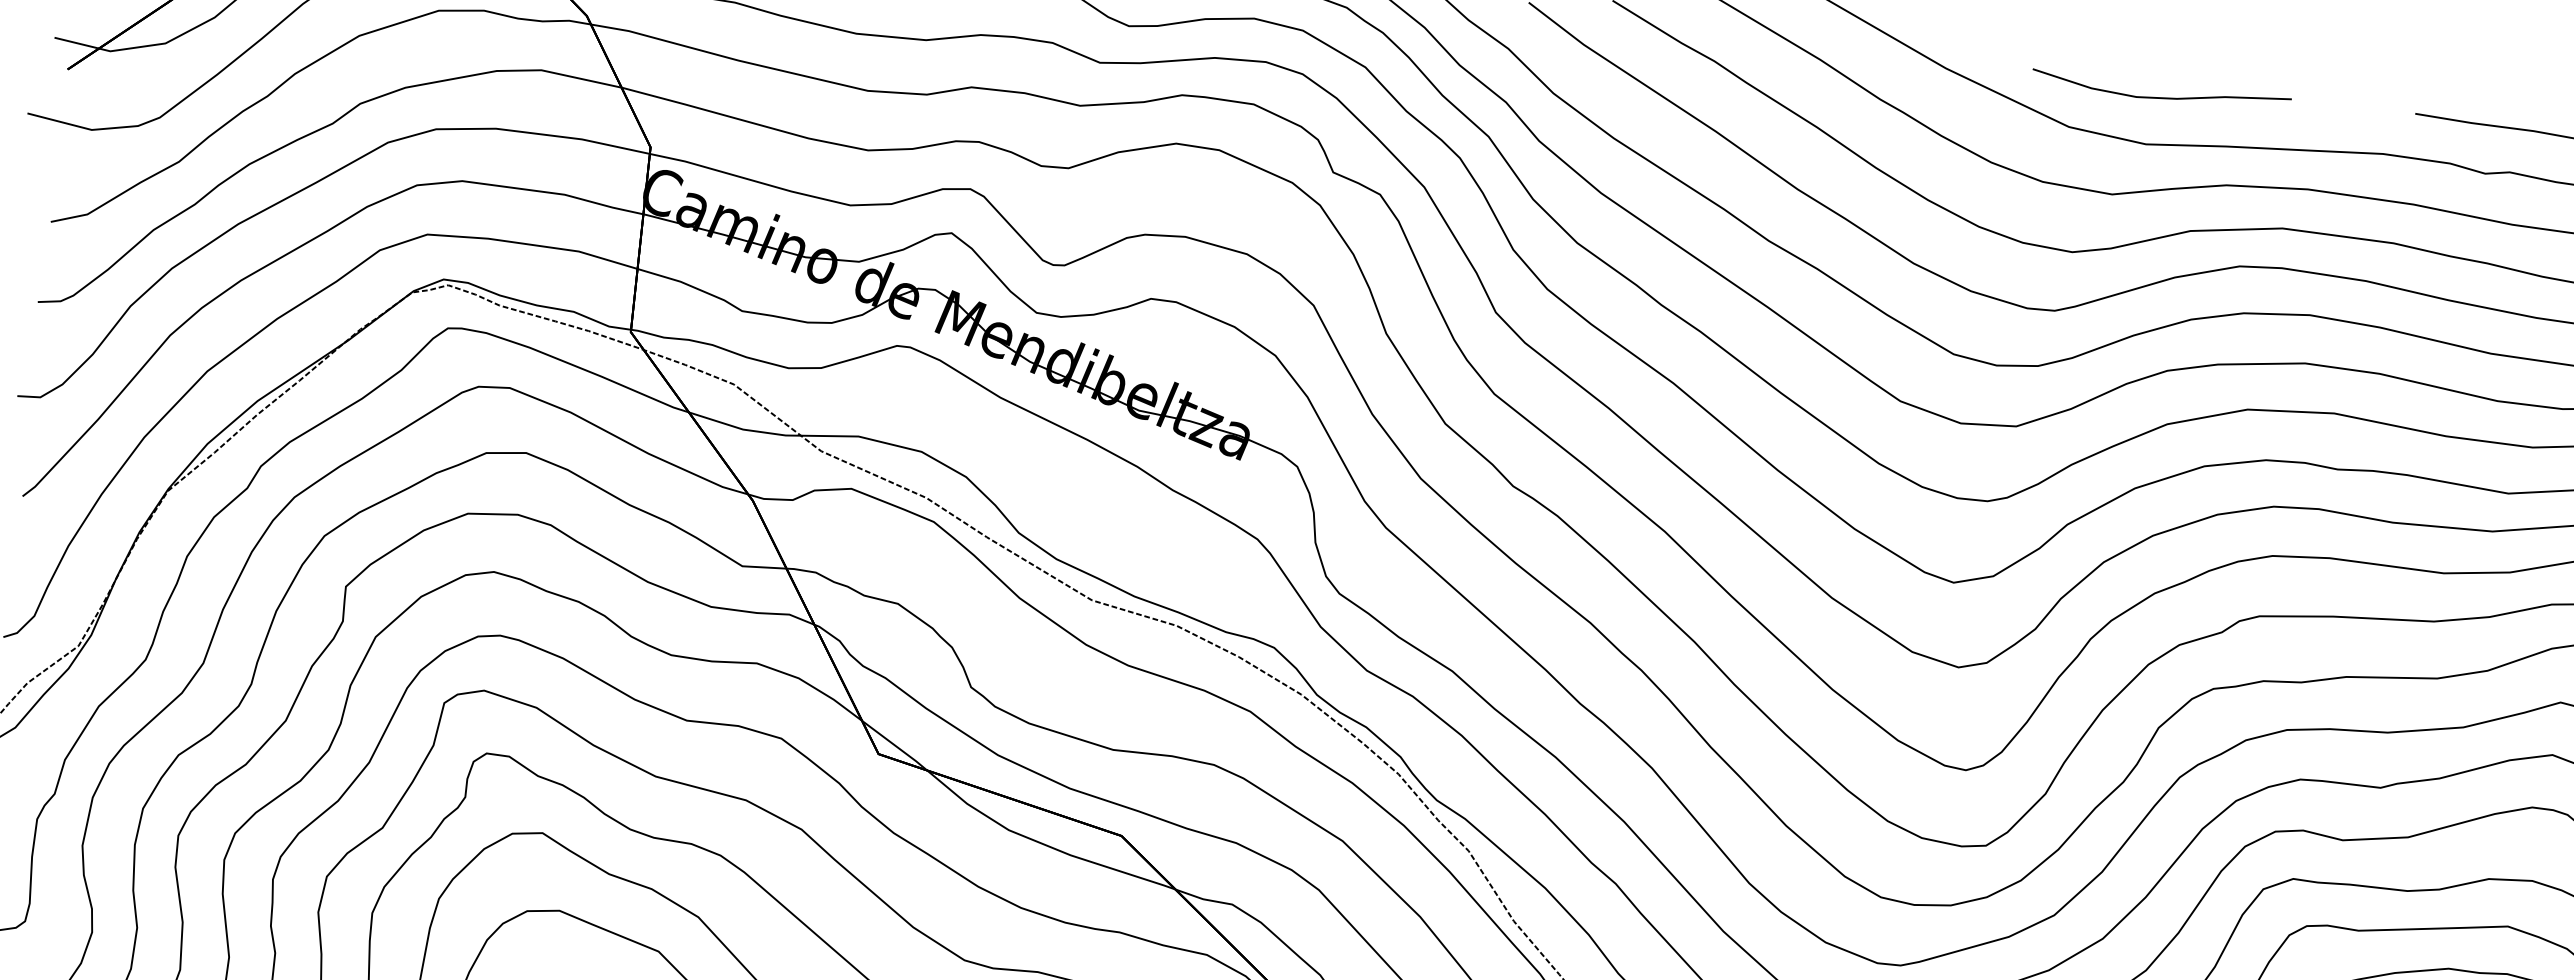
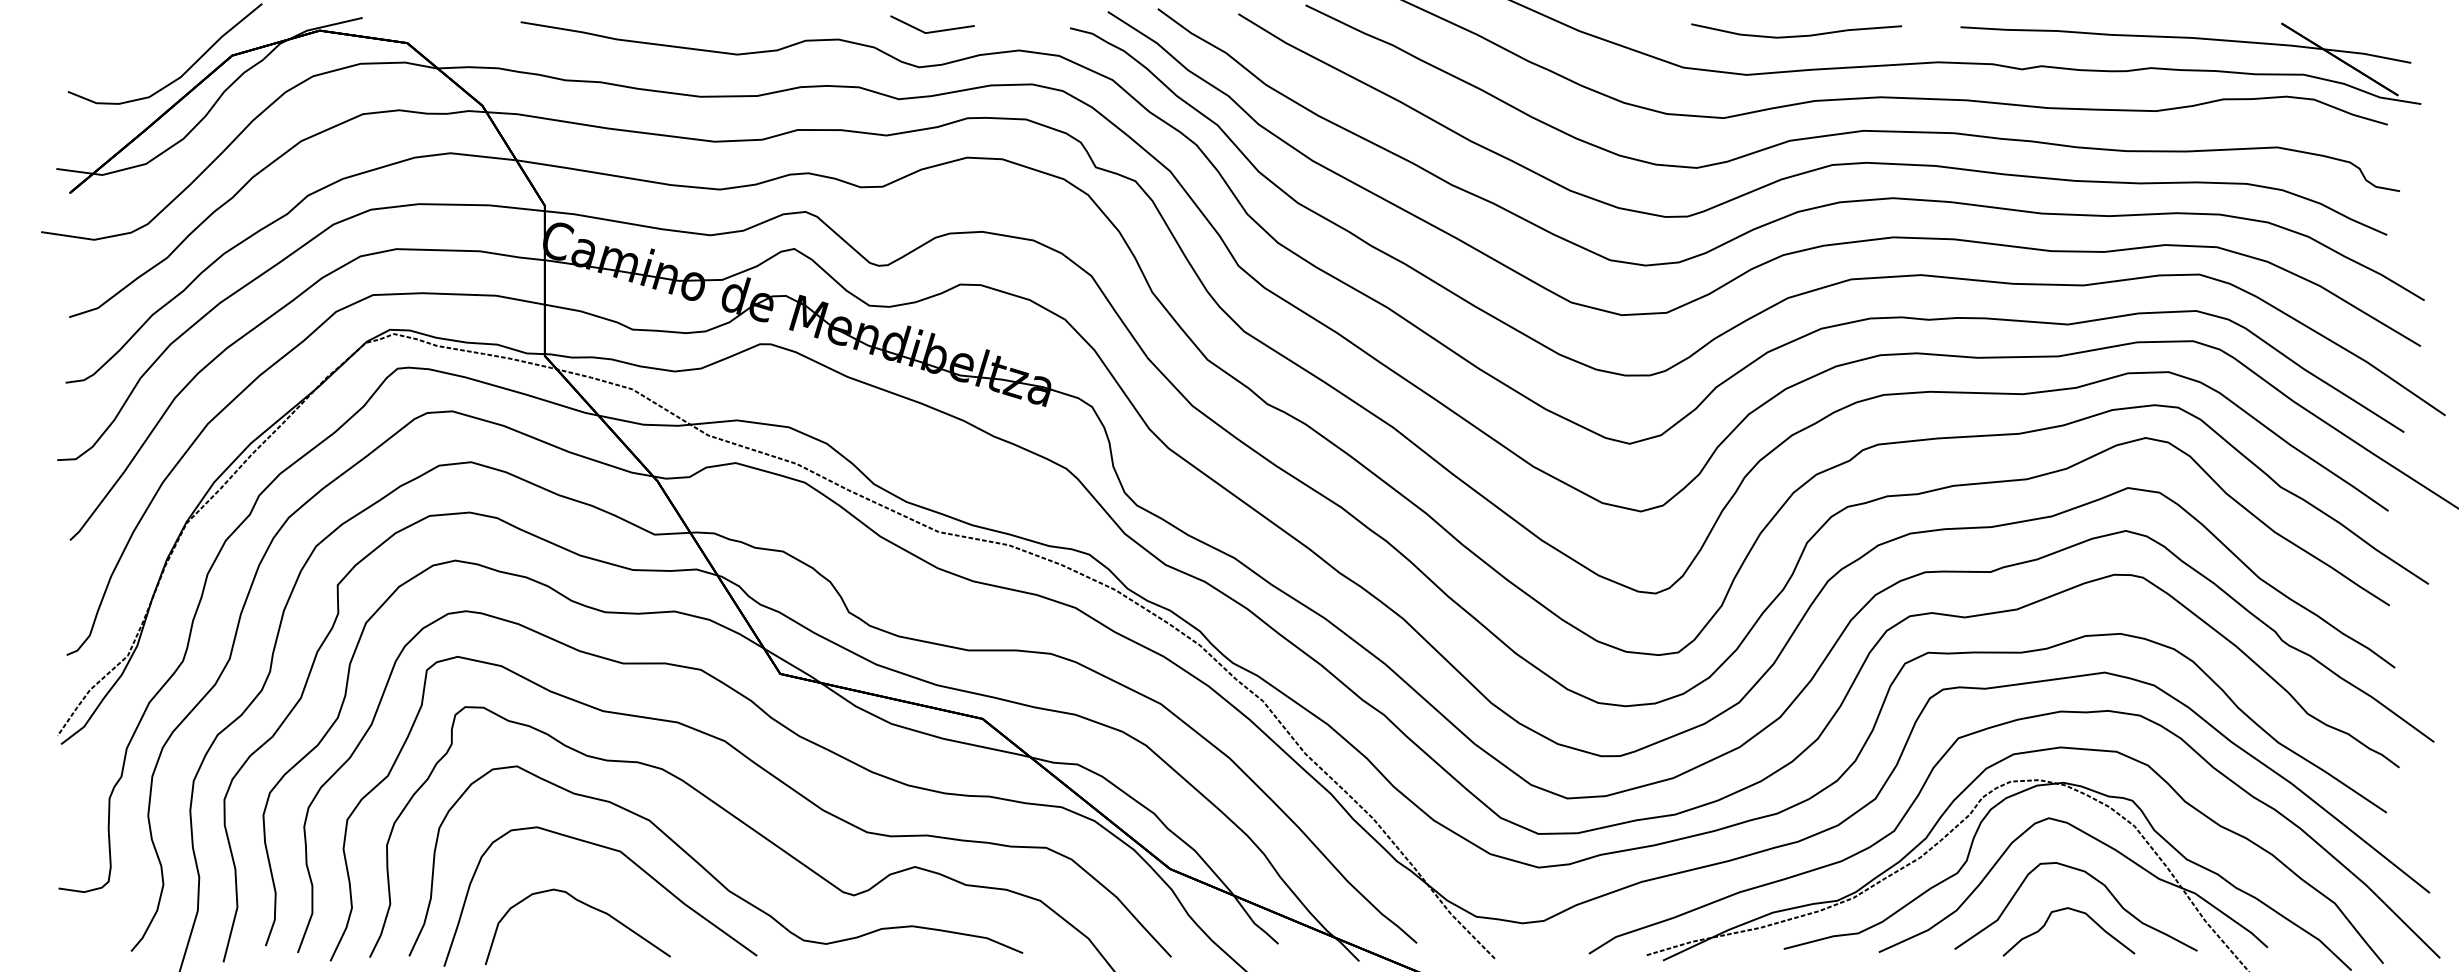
curve: (2160, 96) -> (1796, 35), moved

